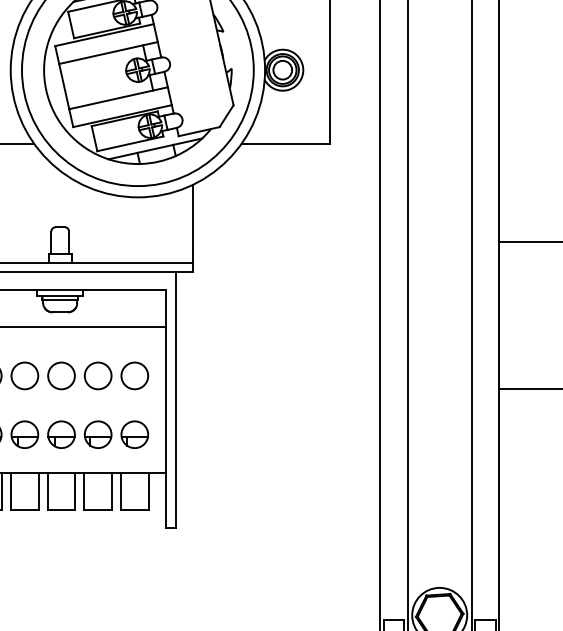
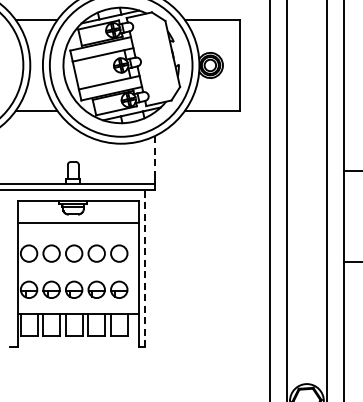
line: (193, 219) -> (155, 157), solid -> dashed
line: (175, 400) -> (144, 268), solid -> dashed

